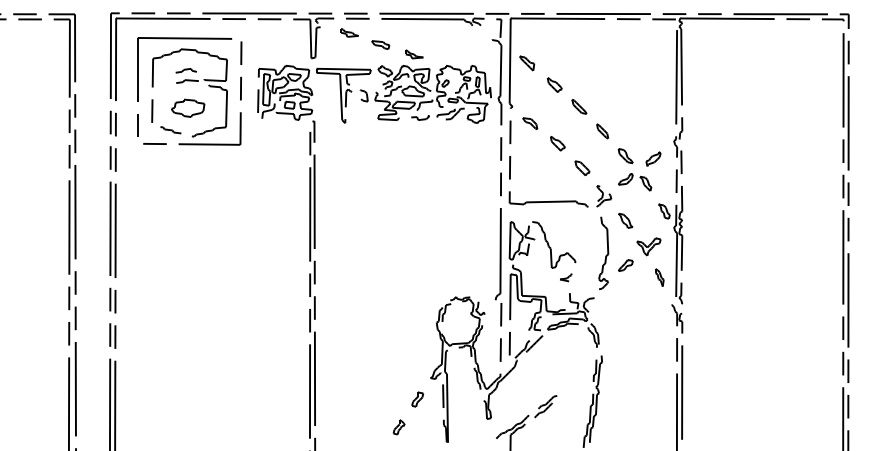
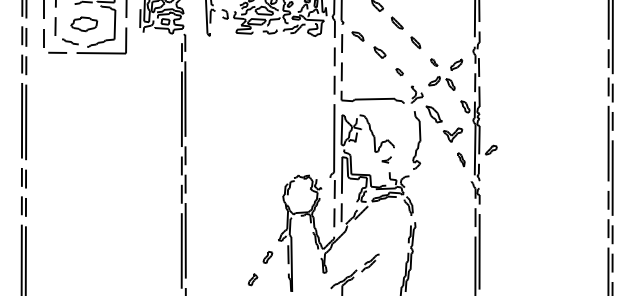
part: (625, 156) -> (434, 62), size x0.6
part: (582, 167) -> (399, 71), size x0.6
part: (625, 220) -> (434, 114), size x1.4
part: (625, 265) -> (491, 150), moved

